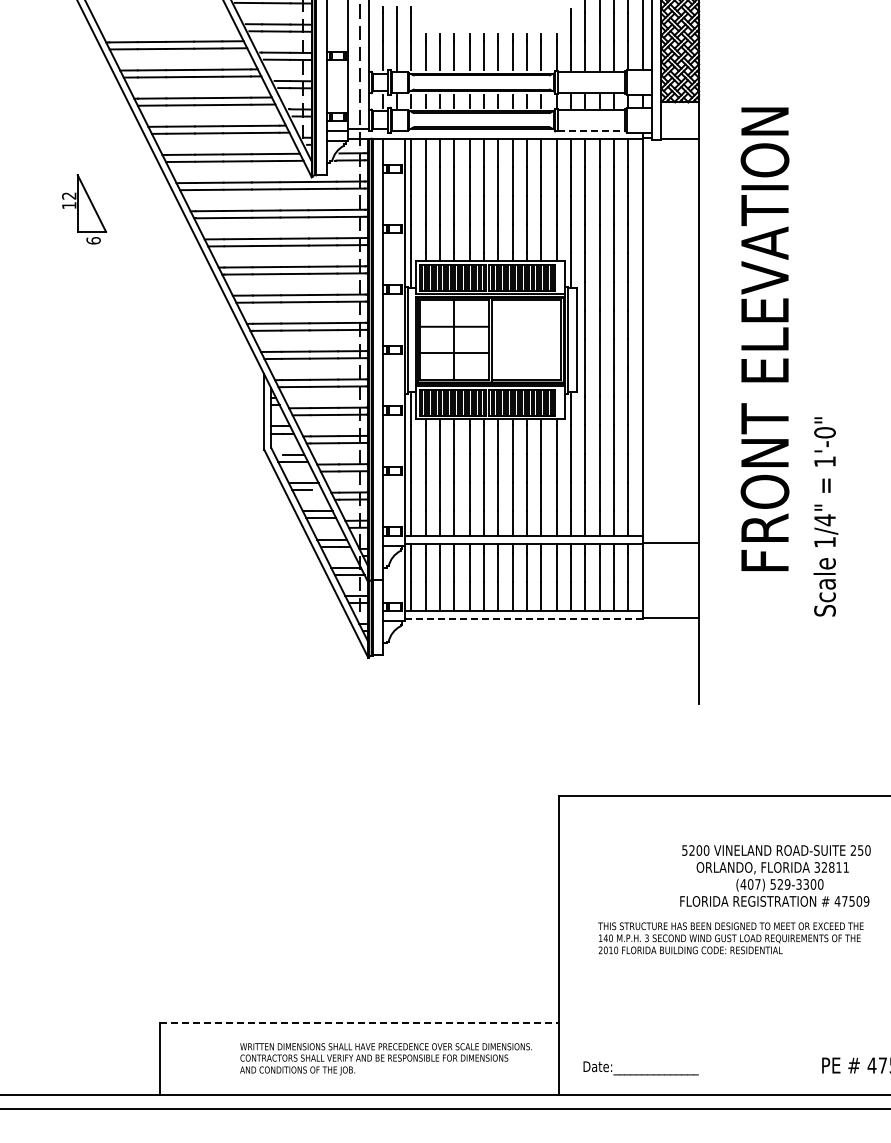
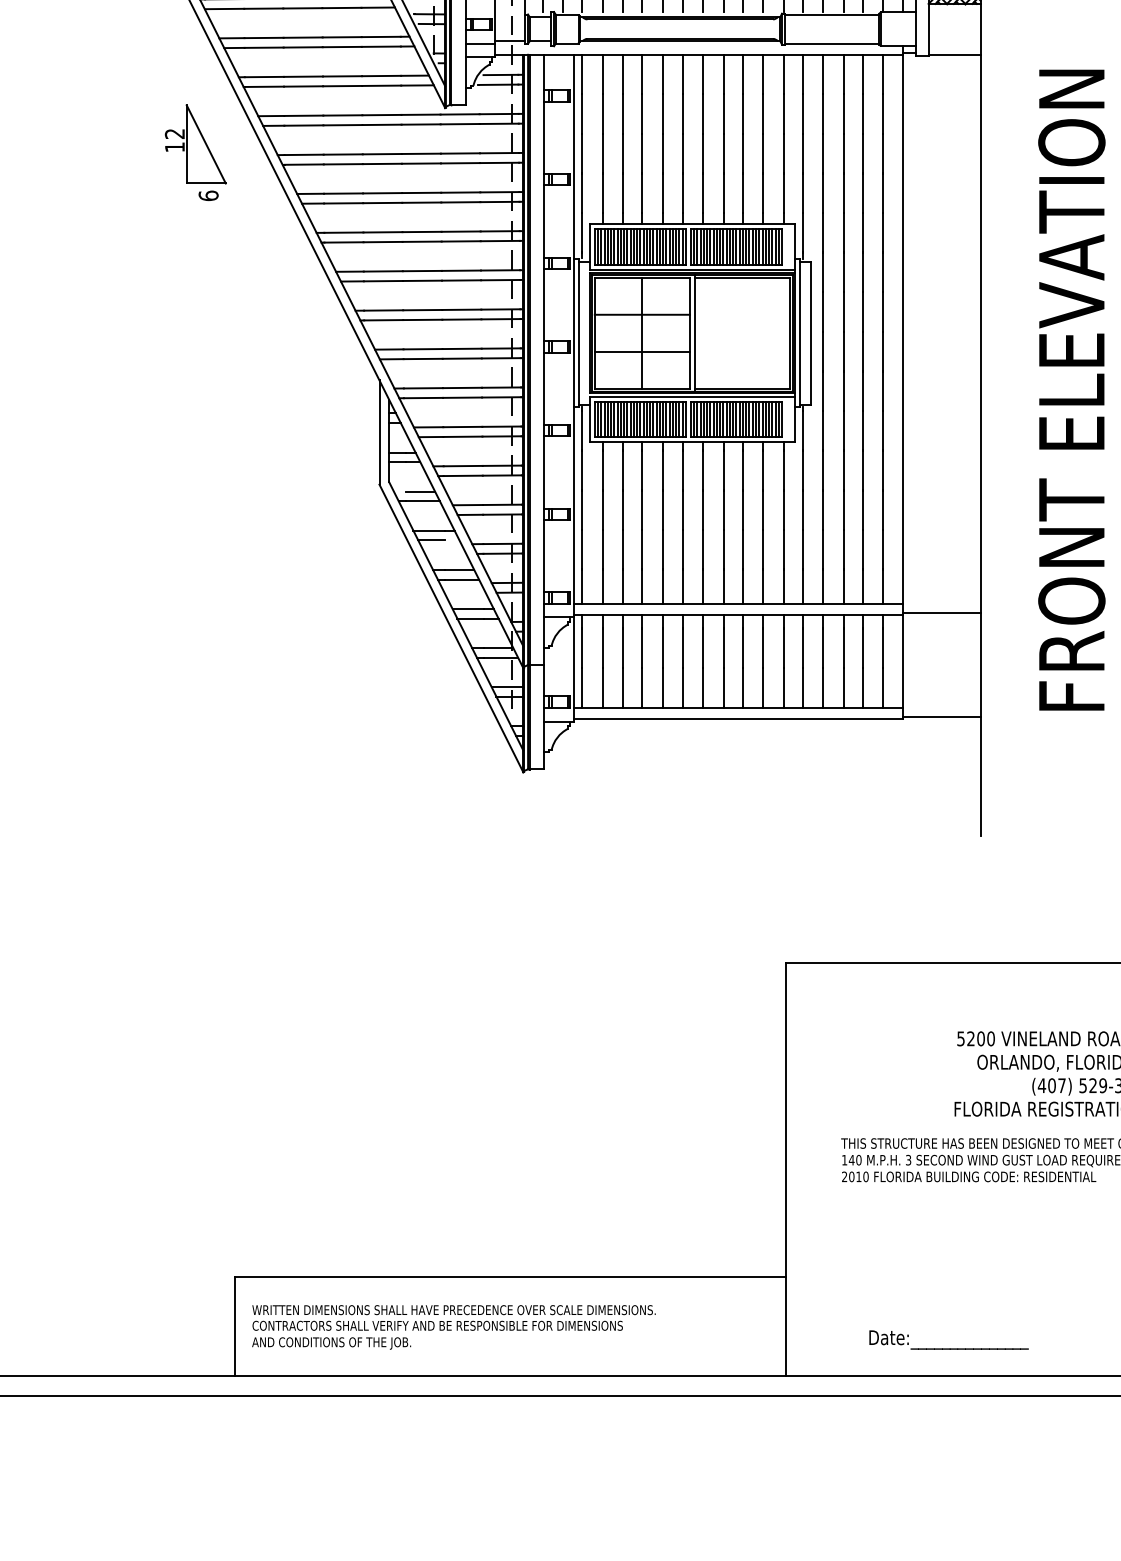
line: (591, 130) -> (831, 43), dashed -> solid
part: (84, 209) -> (196, 152), moved
text: (764, 338) -> (1071, 389), moved
line: (523, 619) -> (737, 719), dashed -> solid
line: (359, 1023) -> (511, 1277), dashed -> solid
text: (385, 1059) -> (453, 1327), moved
text: (640, 1068) -> (948, 1340), moved

